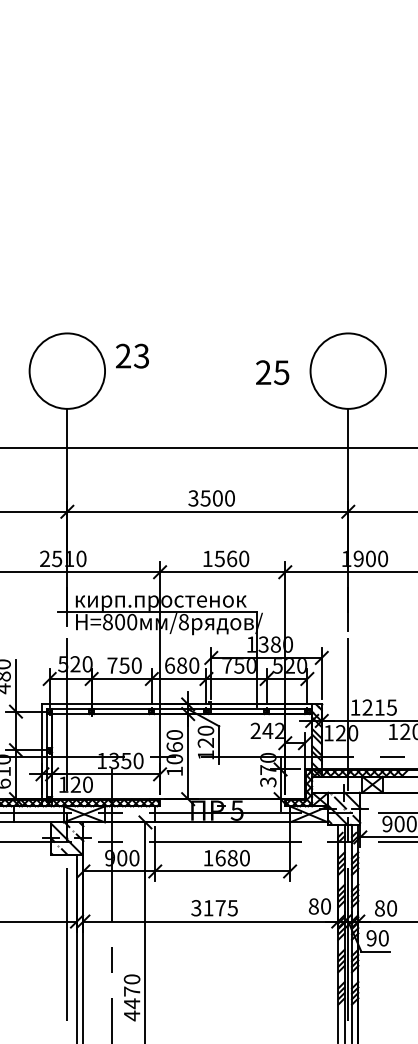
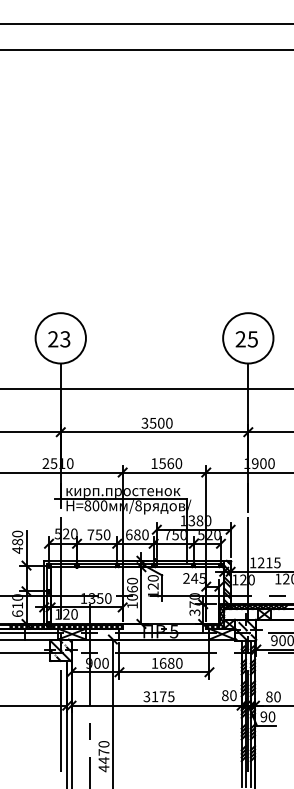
text: (132, 356) -> (59, 339), moved
text: (272, 372) -> (246, 339), moved
text: (278, 730) -> (201, 578), 242 -> 245

